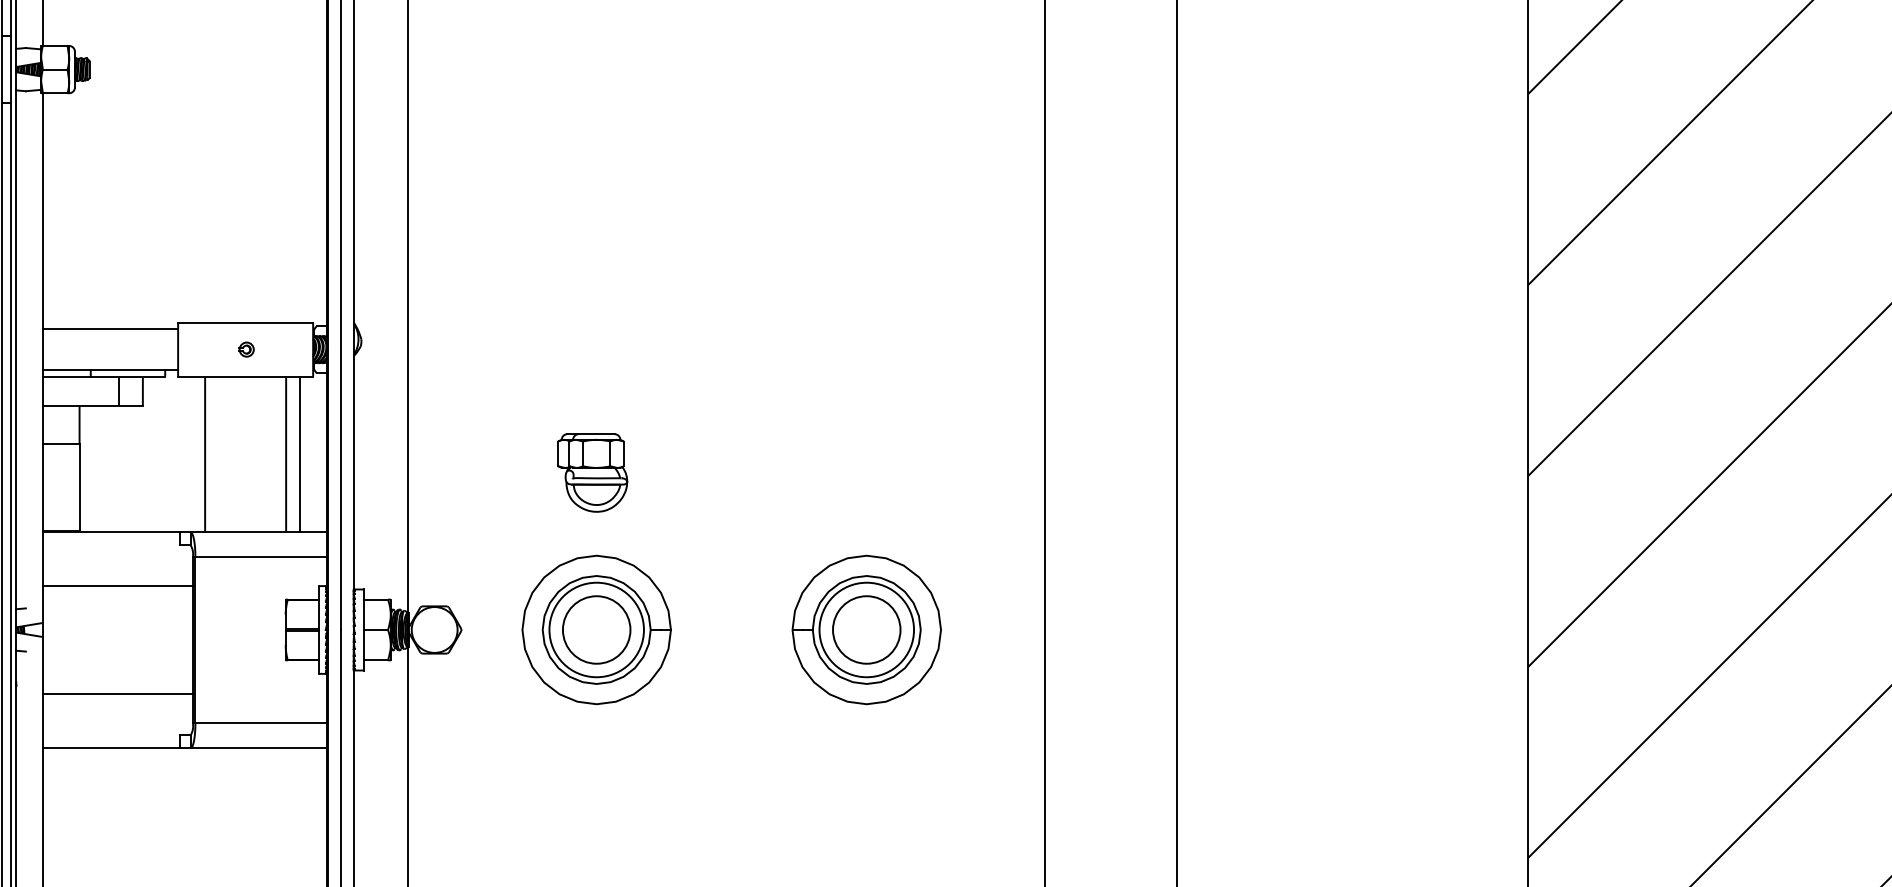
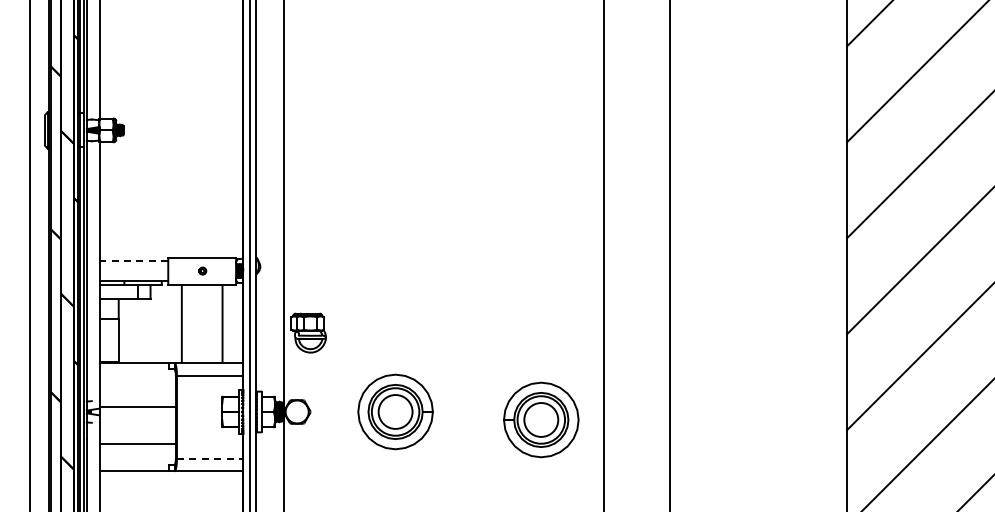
line: (110, 328) -> (134, 260), solid -> dashed
line: (299, 453) -> (229, 323), removed
part: (592, 471) -> (308, 332), moved
line: (116, 587) -> (137, 407), moved
part: (596, 629) -> (395, 411), moved
part: (867, 629) -> (541, 419), moved
line: (260, 722) -> (209, 458), solid -> dashed

